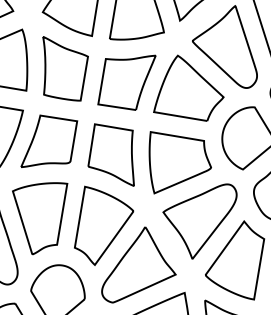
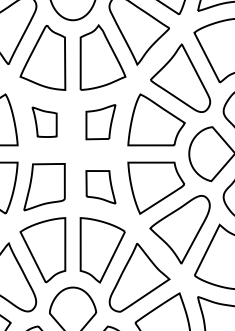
part: (61, 68) -> (44, 121), size x0.6
part: (126, 79) -> (100, 121), size x0.7
part: (113, 155) -> (100, 187), size x0.7

